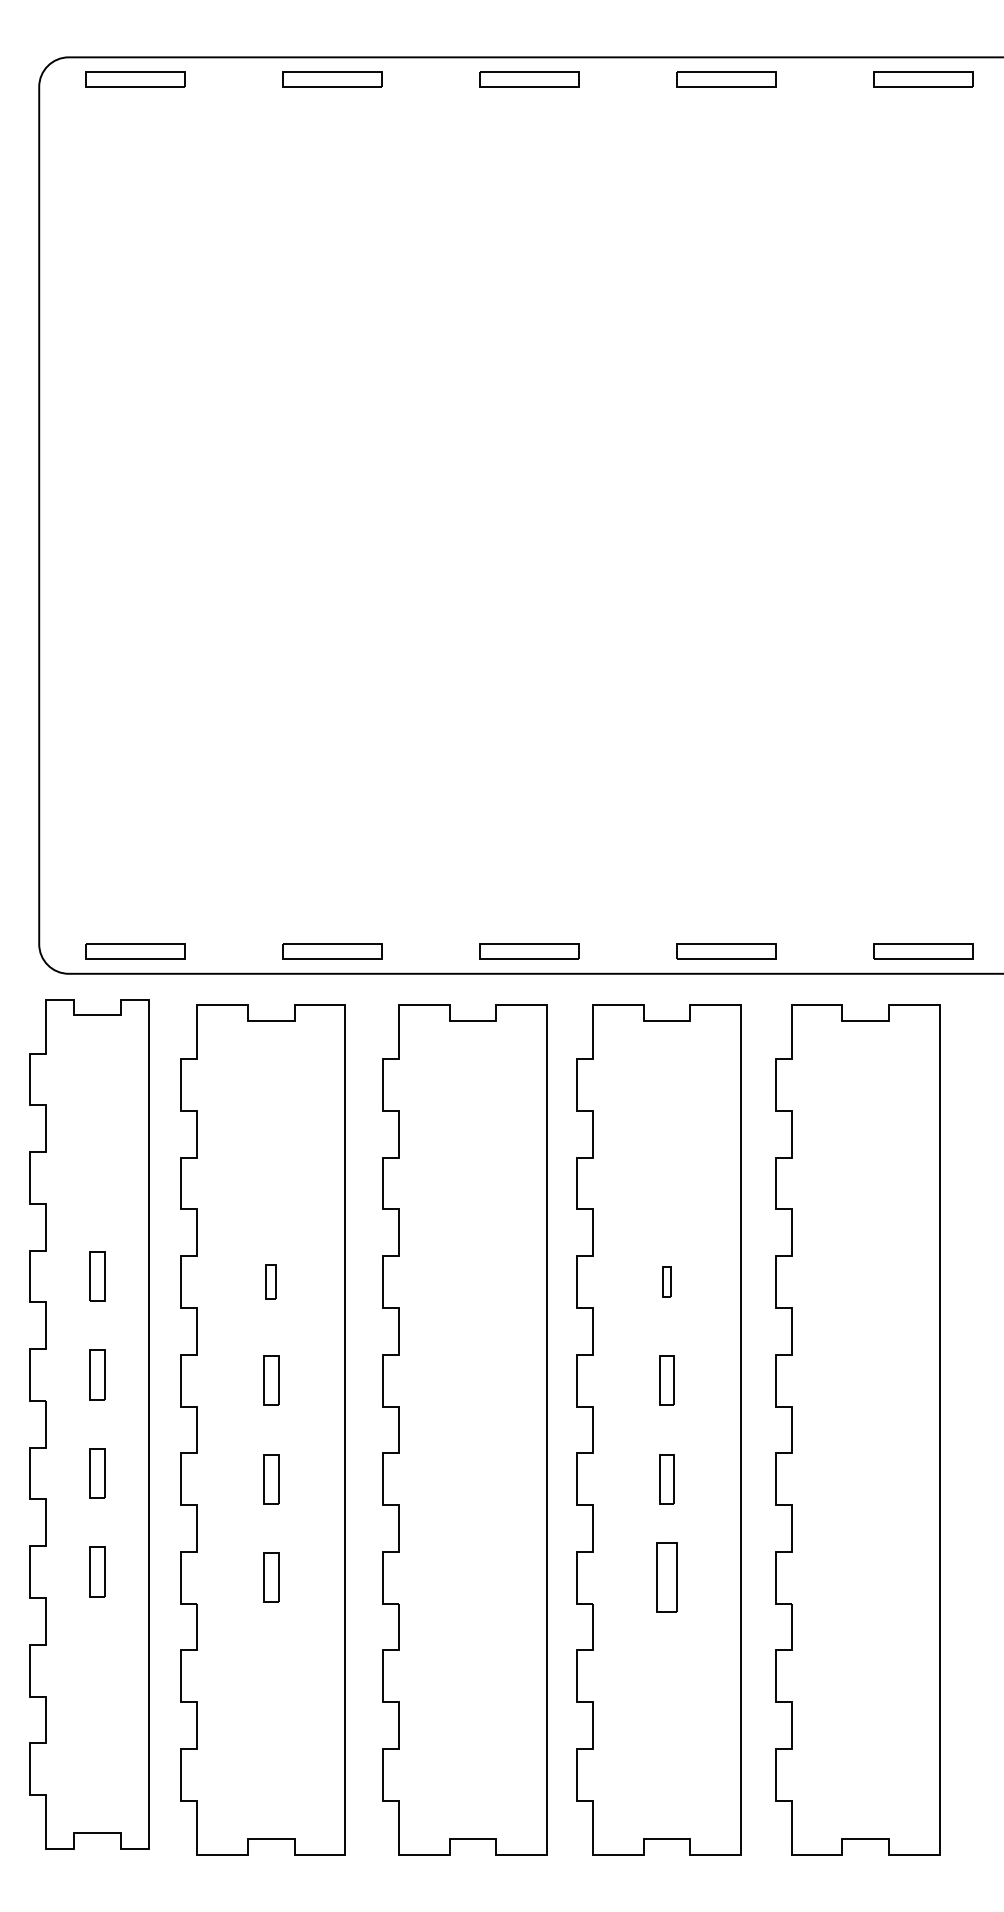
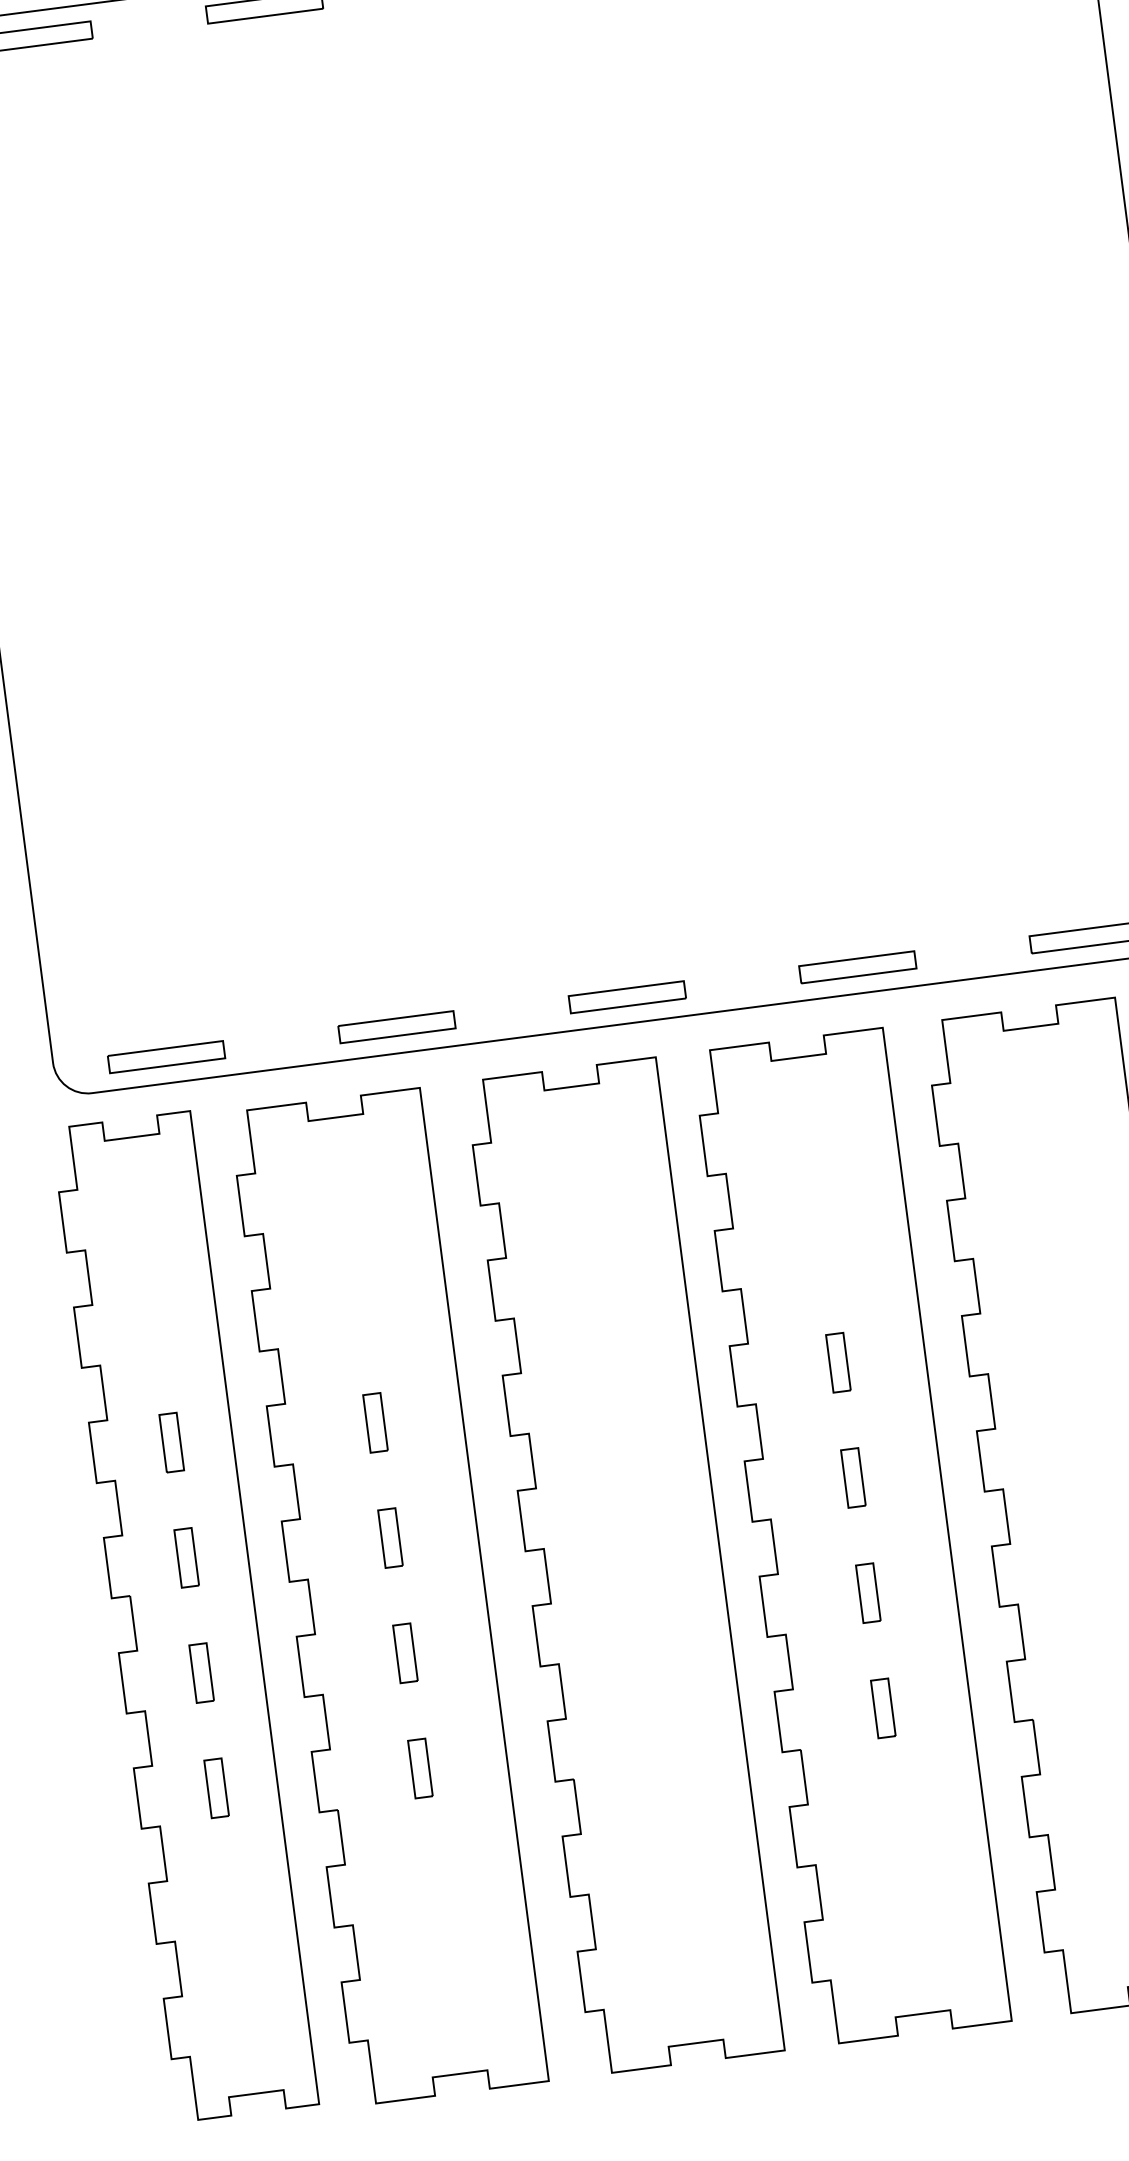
part: (271, 1281) -> (375, 1422), size x1.43
part: (666, 1281) -> (837, 1362), size x1.67
part: (666, 1577) -> (882, 1708), size x0.71

